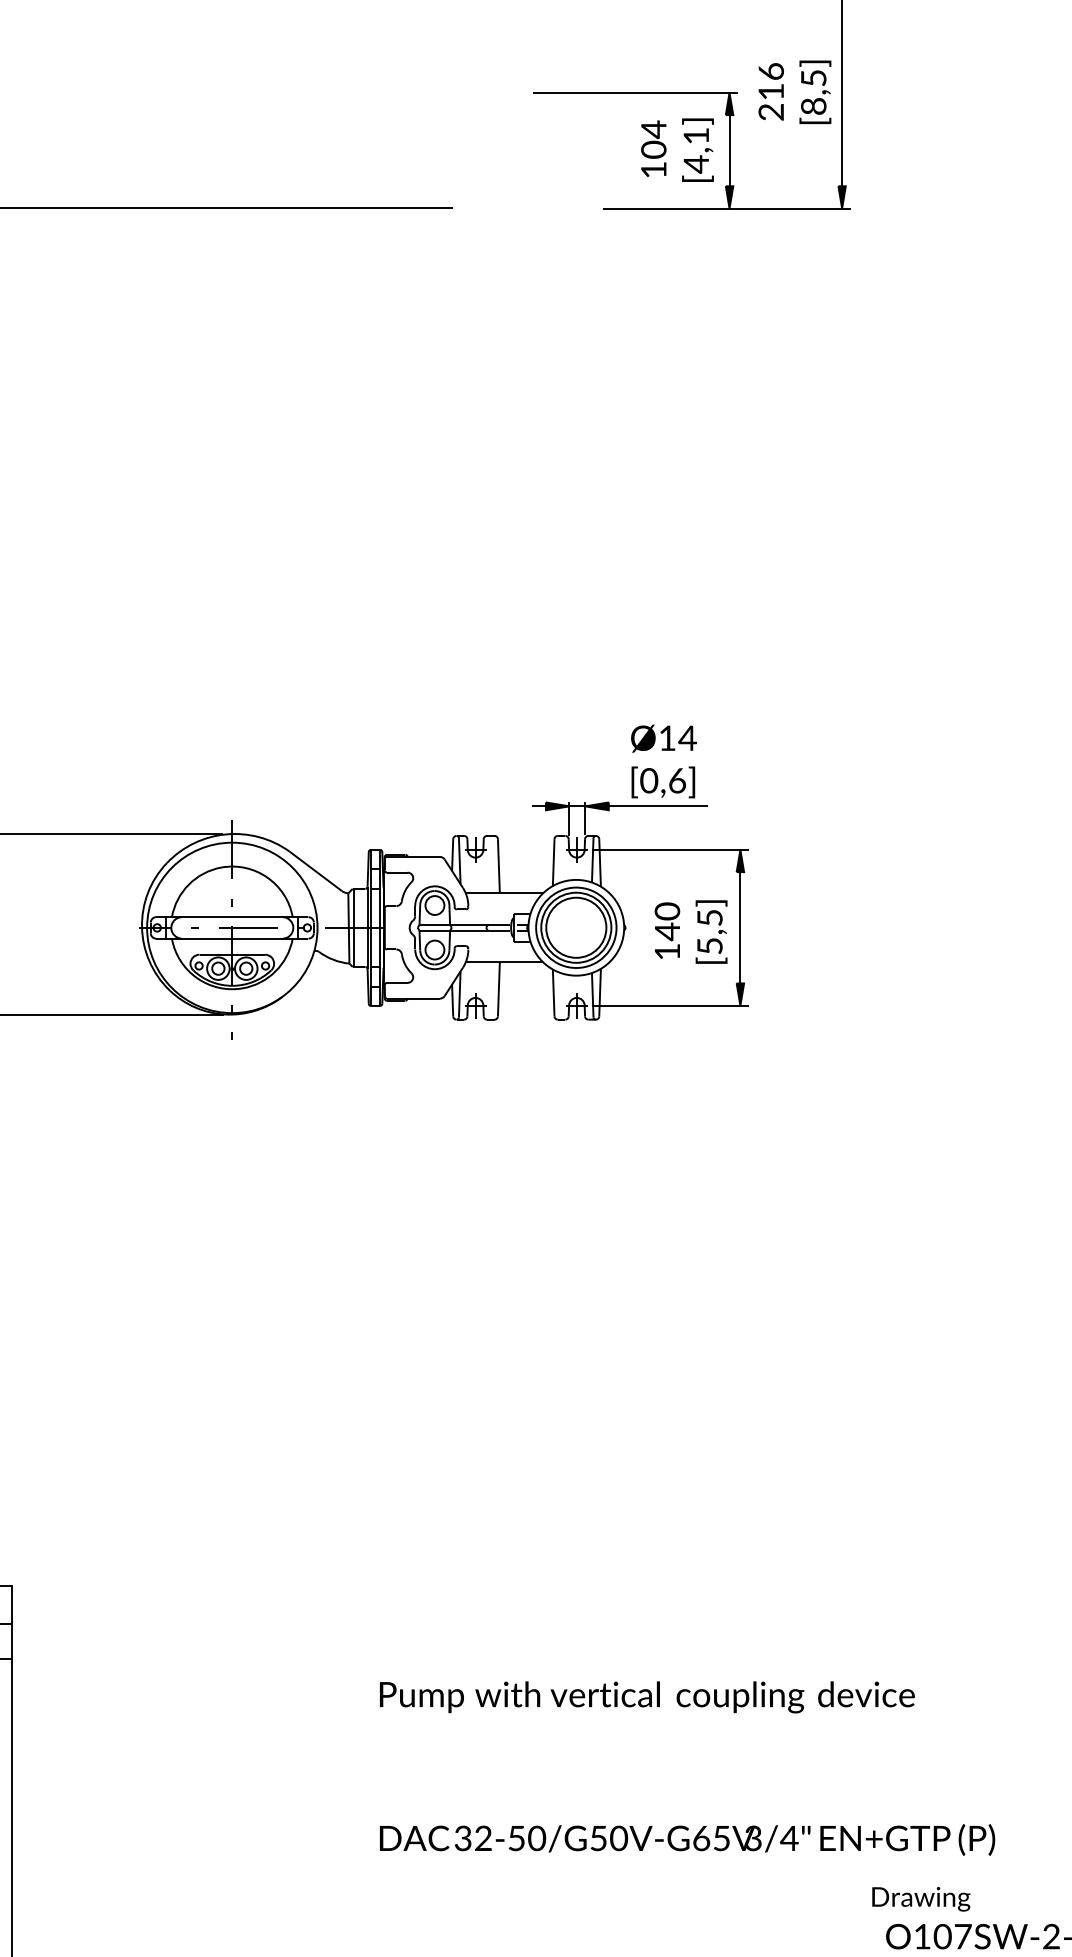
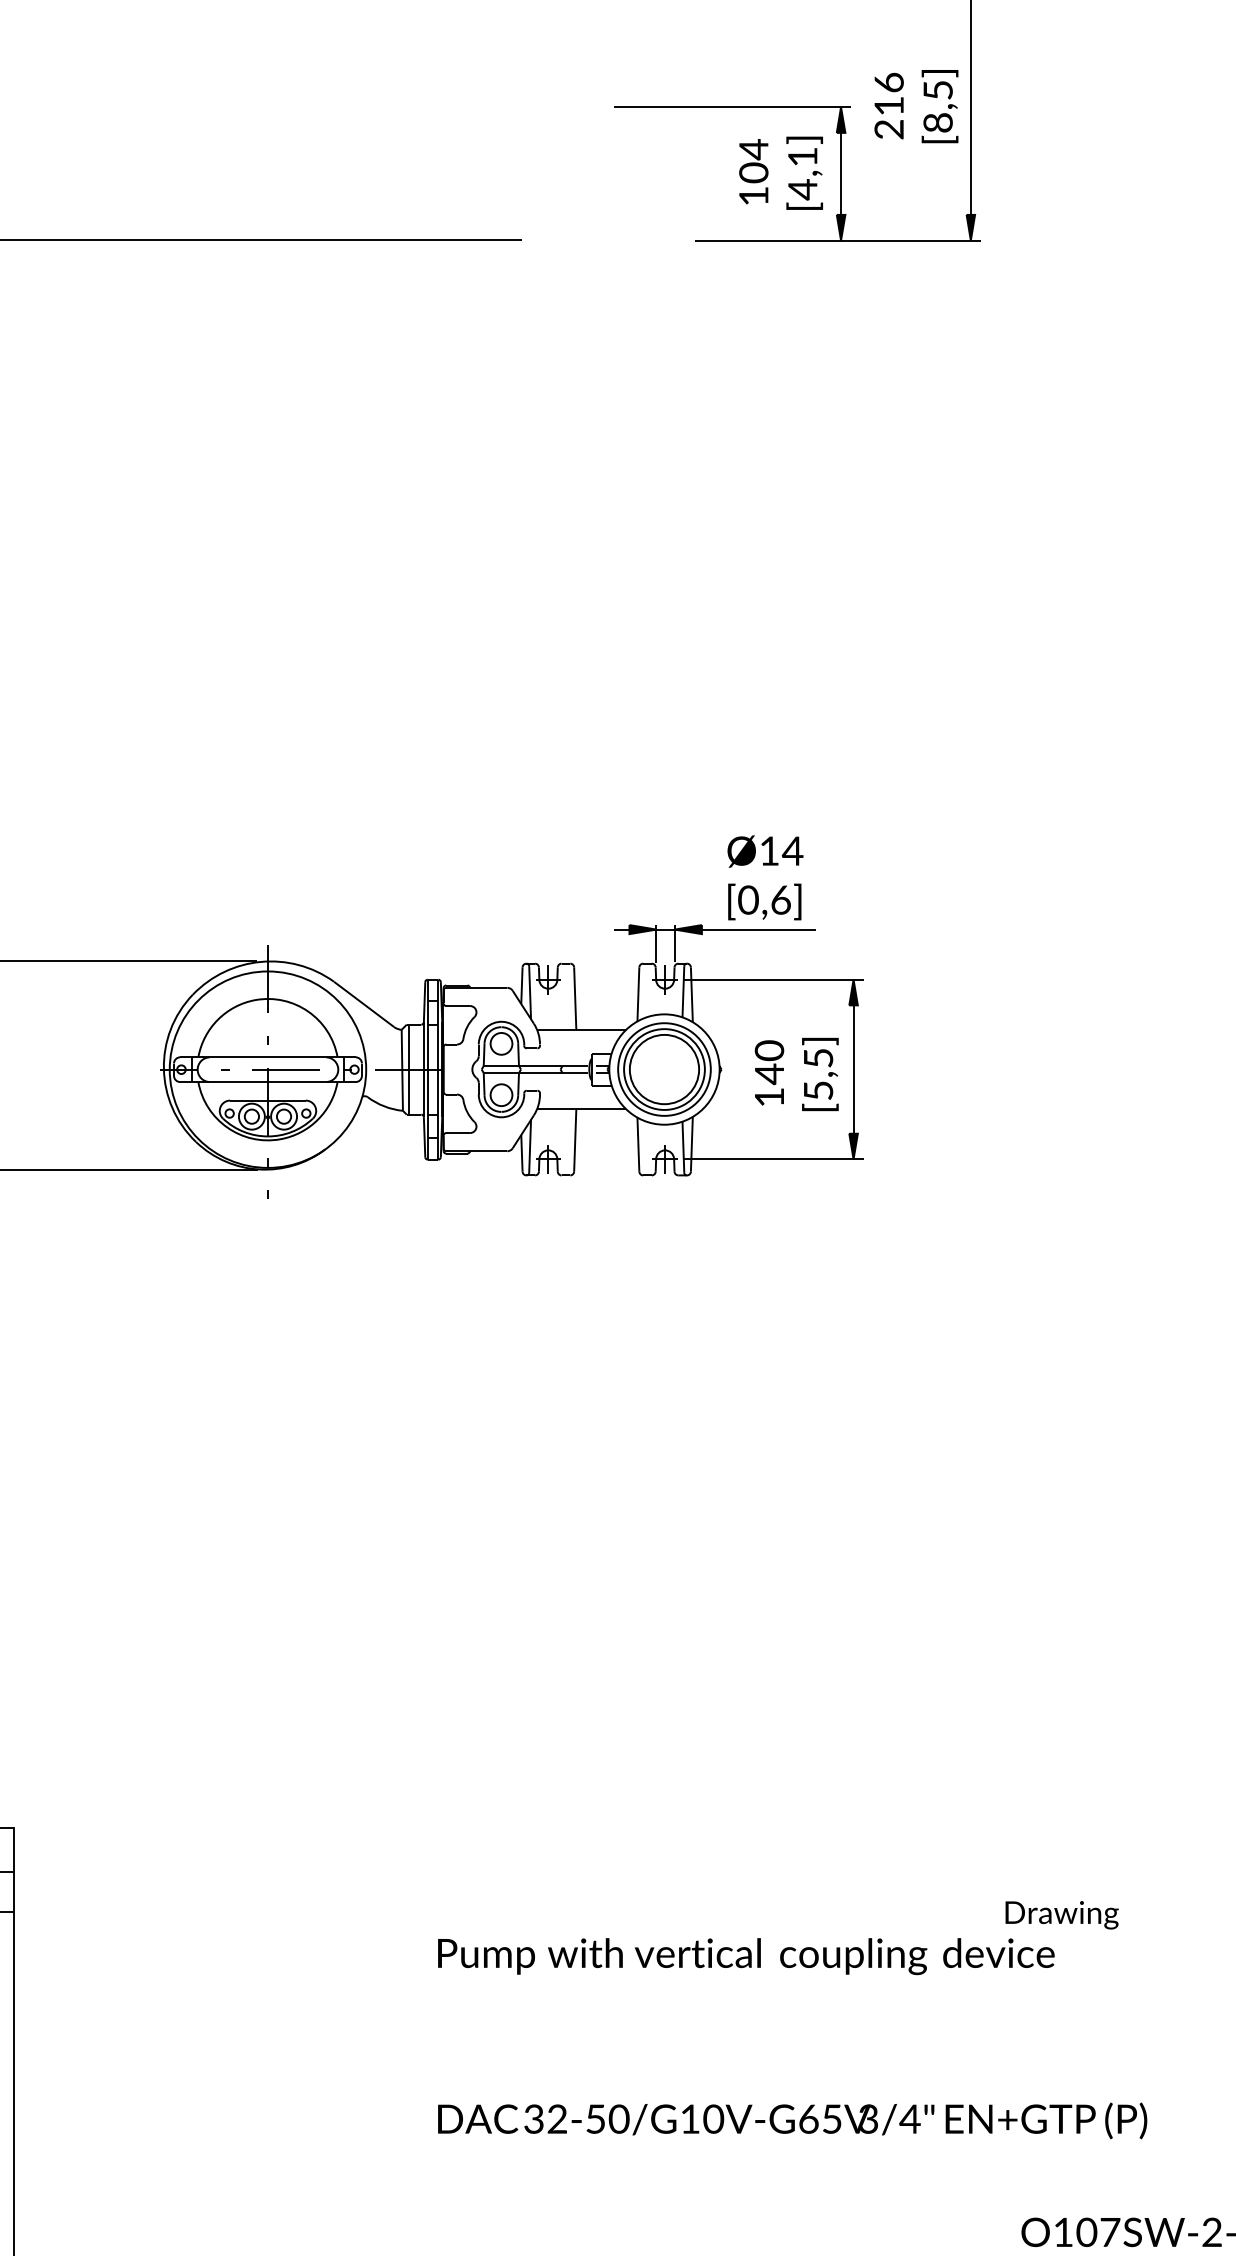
text: (598, 1837) -> (690, 2118), 32-50/G50V-G65V -> 32-50/G10V-G65V
text: (920, 1899) -> (1061, 1915), moved

